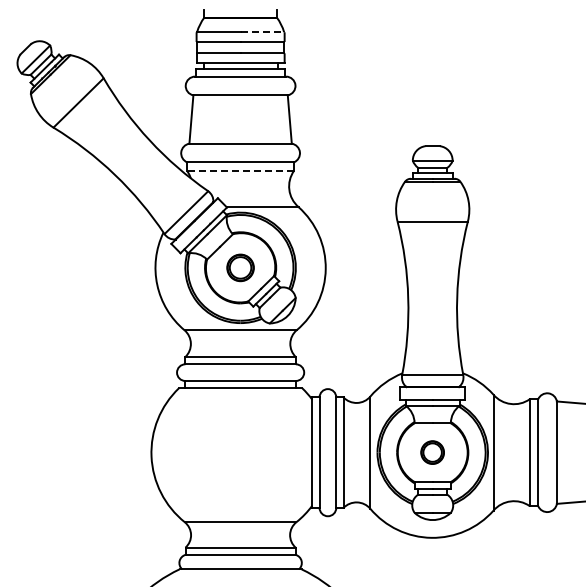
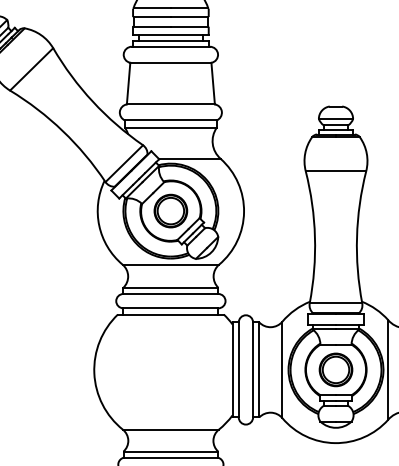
line: (262, 32) -> (189, 8), dashed -> solid
line: (240, 170) -> (170, 127), dashed -> solid
part: (240, 267) -> (170, 210), size x1.43
part: (432, 452) -> (335, 369), size x1.67

